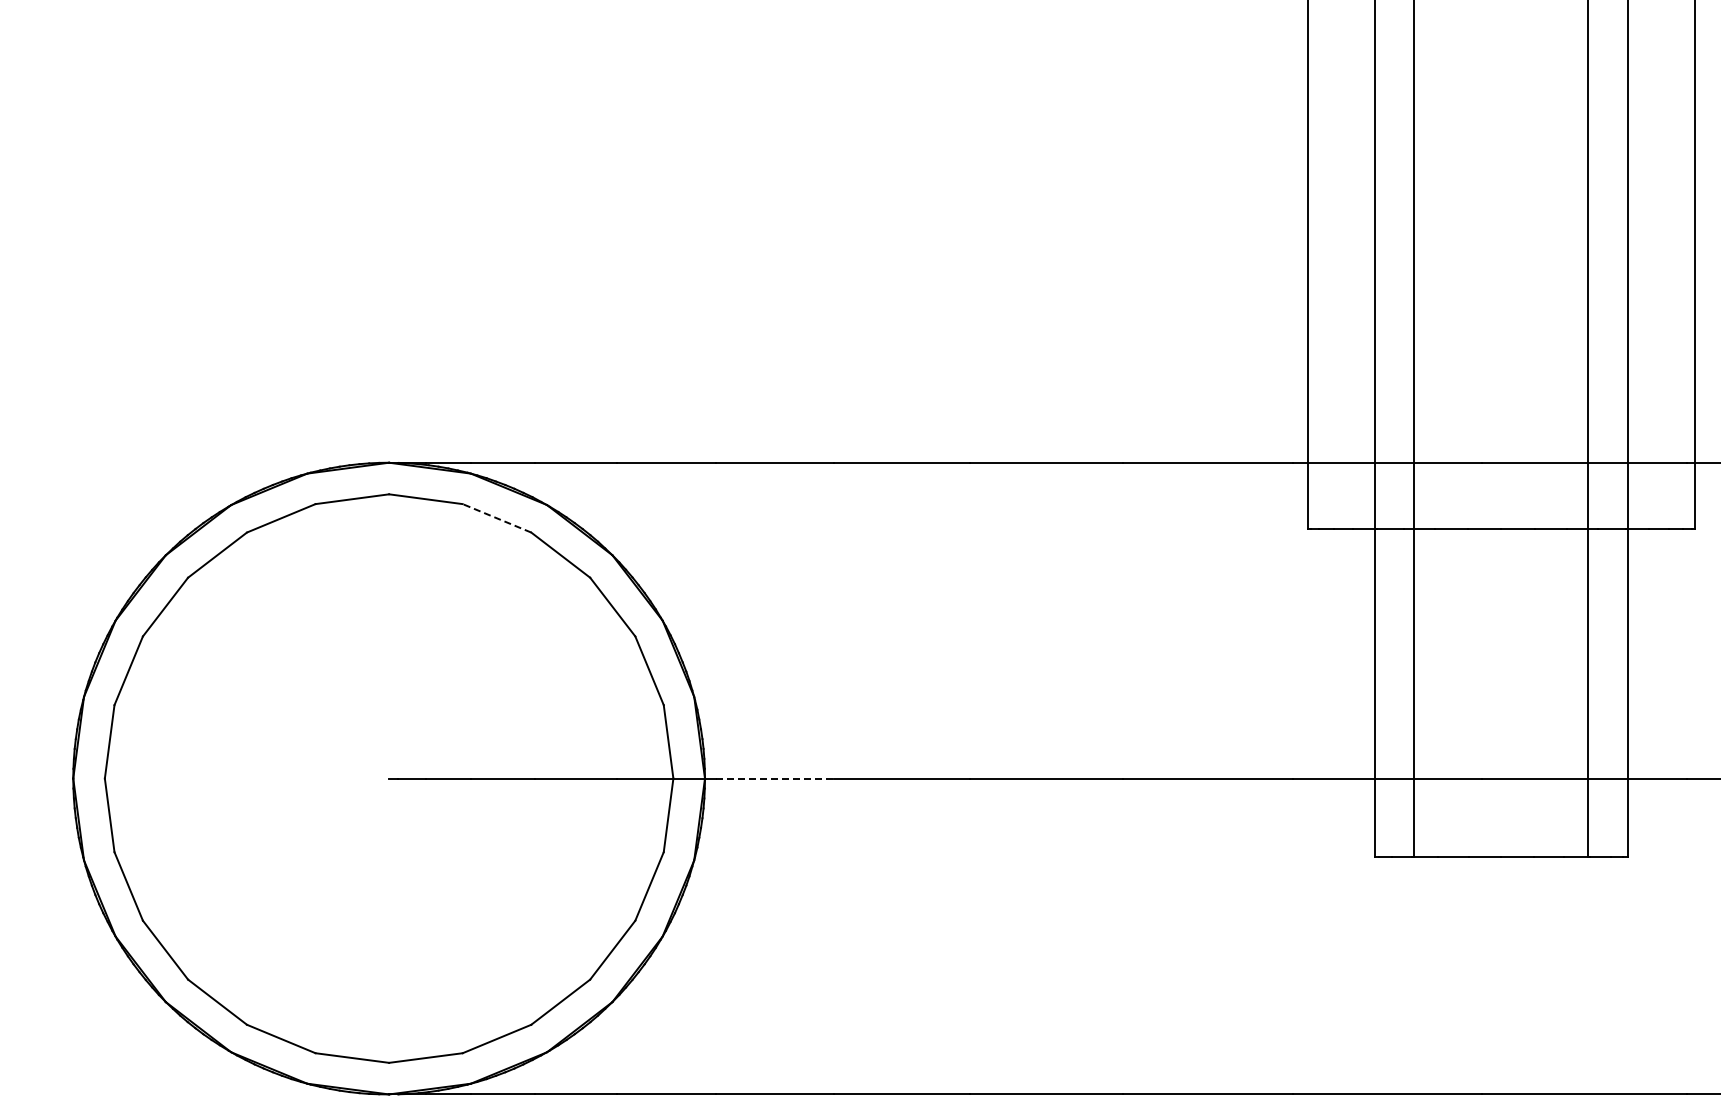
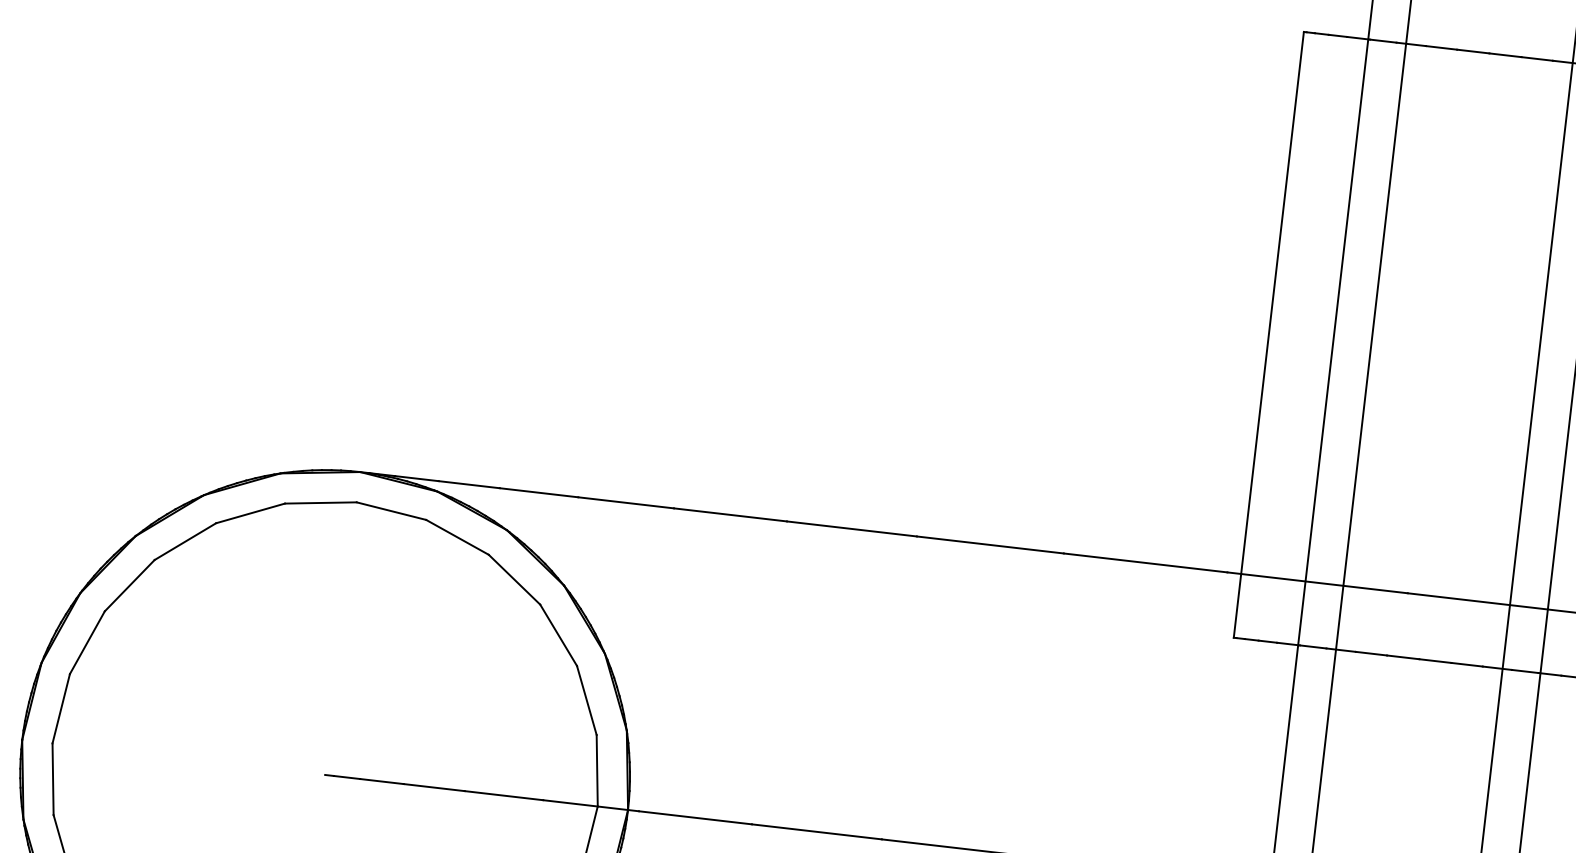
line: (496, 518) -> (456, 537), dashed -> solid
line: (775, 778) -> (695, 817), dashed -> solid

